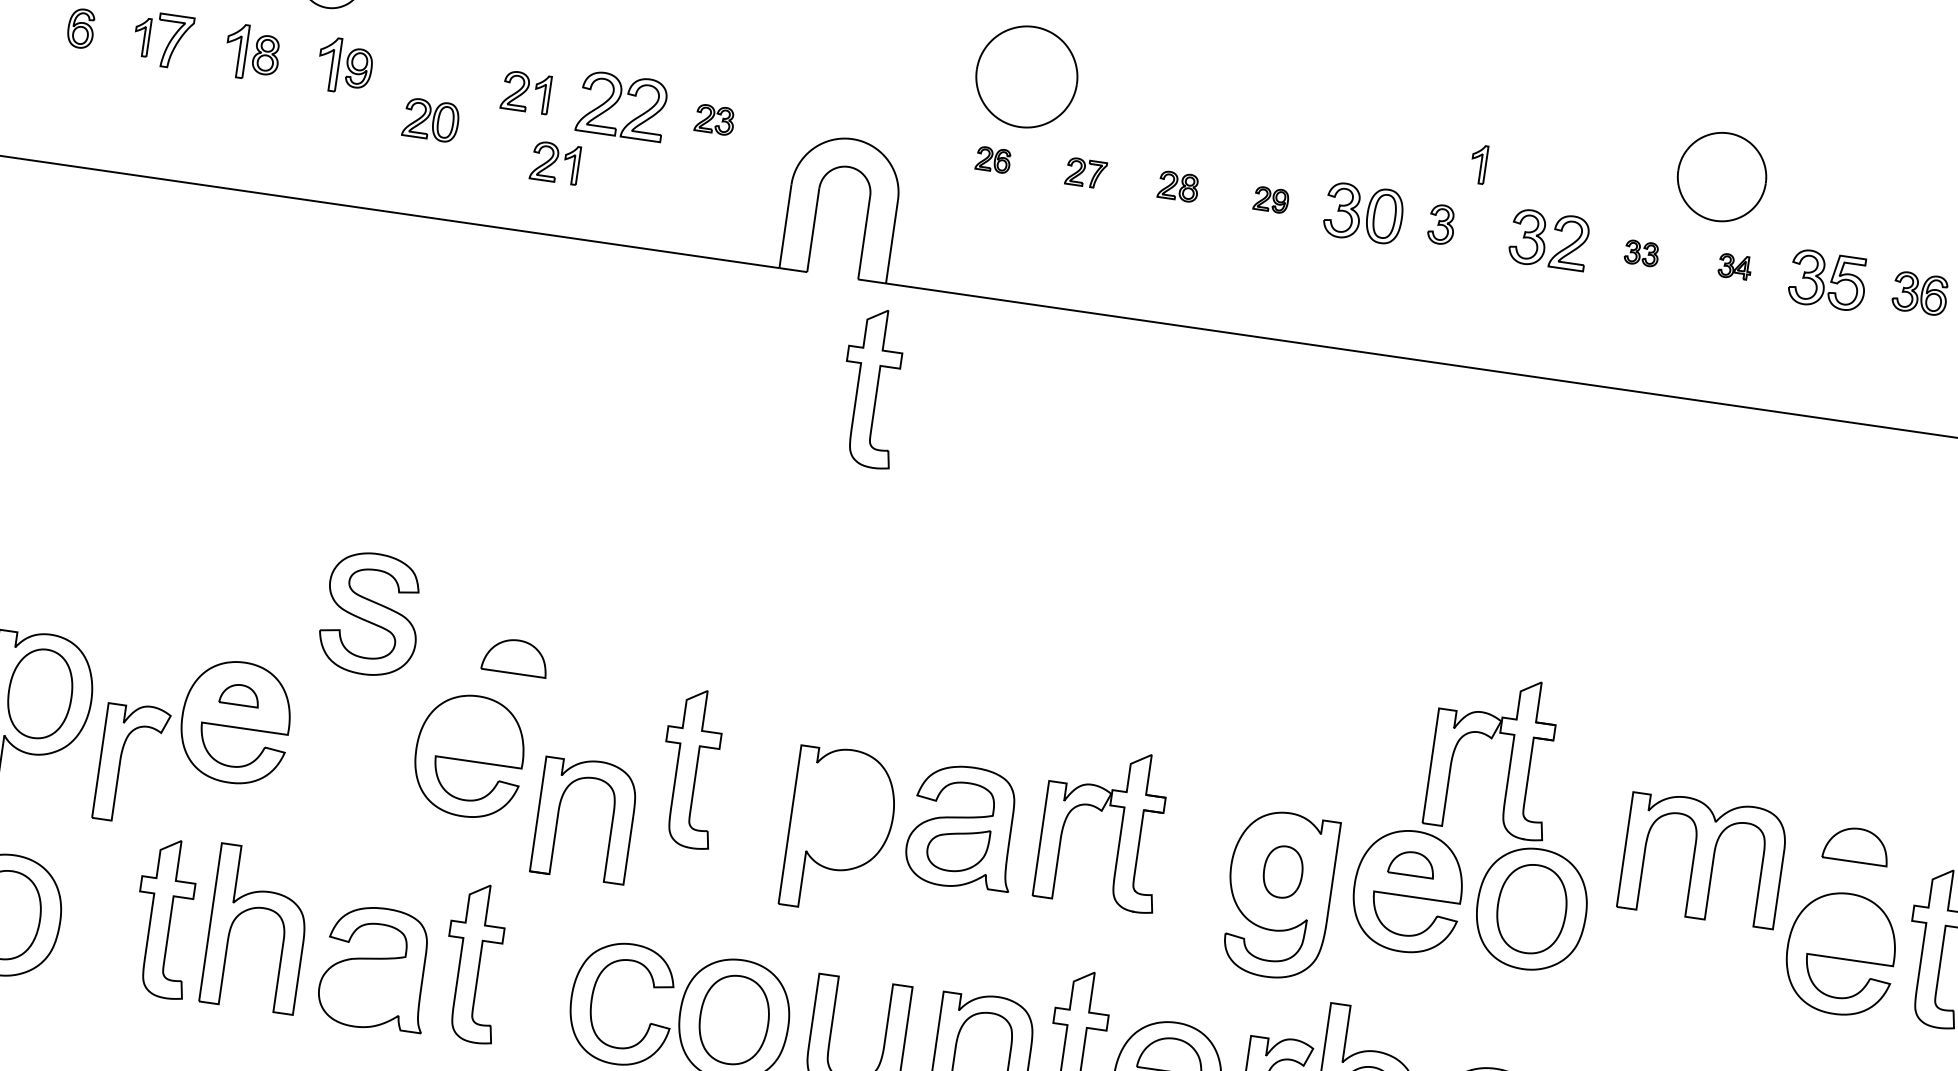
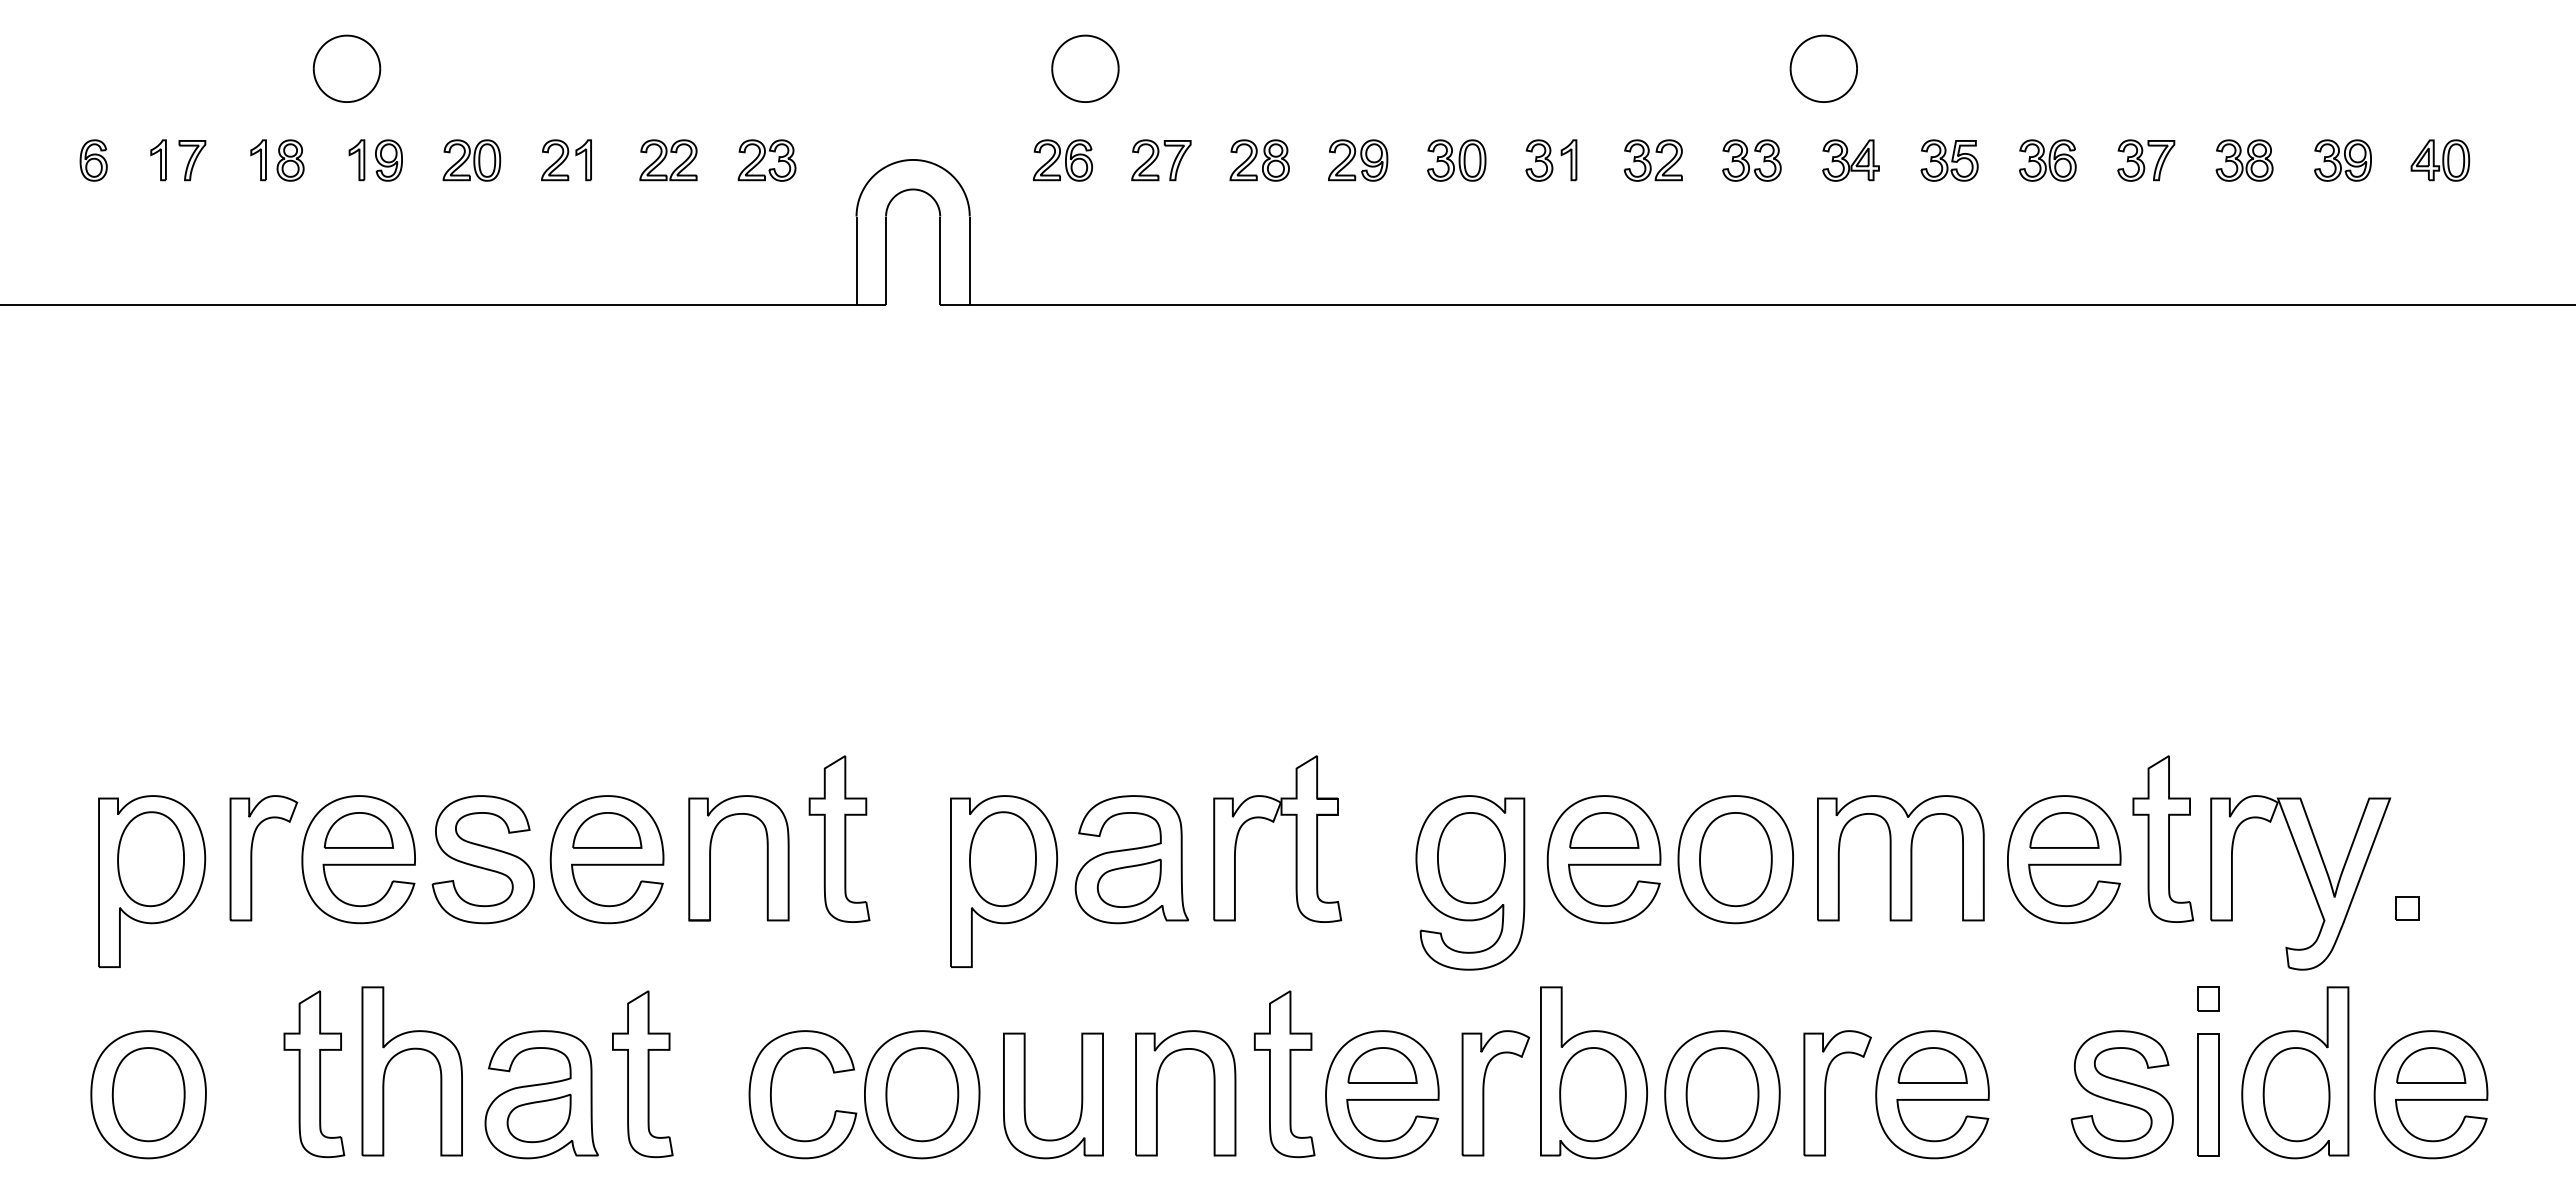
part: (174, 41) -> (192, 160), size x0.71
part: (236, 50) -> (258, 160), size x0.71
part: (328, 64) -> (356, 160), size x0.71
part: (1027, 76) -> (1085, 68), size x0.62
part: (622, 106) -> (668, 160), size x0.62
part: (714, 119) -> (766, 160), size x1.43
part: (430, 120) -> (471, 160), moved
part: (992, 159) -> (1062, 160), size x1.67
part: (555, 163) -> (607, 229), removed
part: (1478, 164) -> (1568, 160), moved
part: (1086, 173) -> (1161, 160), size x1.43
part: (1721, 176) -> (1823, 68), size x0.71
part: (1178, 186) -> (1259, 160), size x1.43
part: (1271, 200) -> (1358, 160), size x1.67
part: (1363, 213) -> (1456, 160), size x0.71
part: (1548, 239) -> (1652, 160), size x0.71
part: (1641, 253) -> (1751, 160), size x1.67
part: (1734, 266) -> (1850, 160), size x1.67
part: (1827, 280) -> (1949, 160), size x0.71
part: (871, 387) -> (970, 415), removed
part: (370, 613) -> (482, 859), moved
part: (515, 657) -> (607, 830), moved
part: (239, 695) -> (358, 830), size x1.67
part: (1492, 739) -> (1669, 688), removed
part: (121, 762) -> (252, 858), moved
part: (841, 809) -> (1002, 859), added
part: (558, 815) -> (710, 858), moved
part: (1856, 845) -> (2064, 830), moved
part: (1702, 859) -> (1900, 858), moved
part: (1412, 863) -> (1604, 830), size x1.43
part: (1283, 872) -> (1471, 858), size x1.67
part: (369, 990) -> (538, 1118), added

